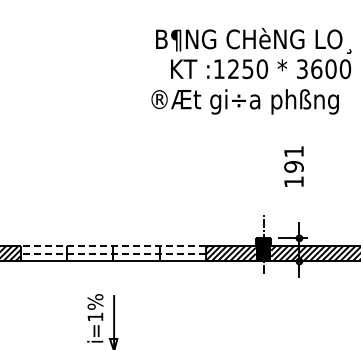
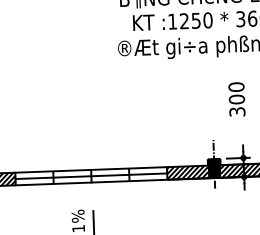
text: (293, 166) -> (236, 99), 191 -> 300
line: (112, 246) -> (90, 170), dashed -> solid
line: (112, 253) -> (90, 176), dashed -> solid

